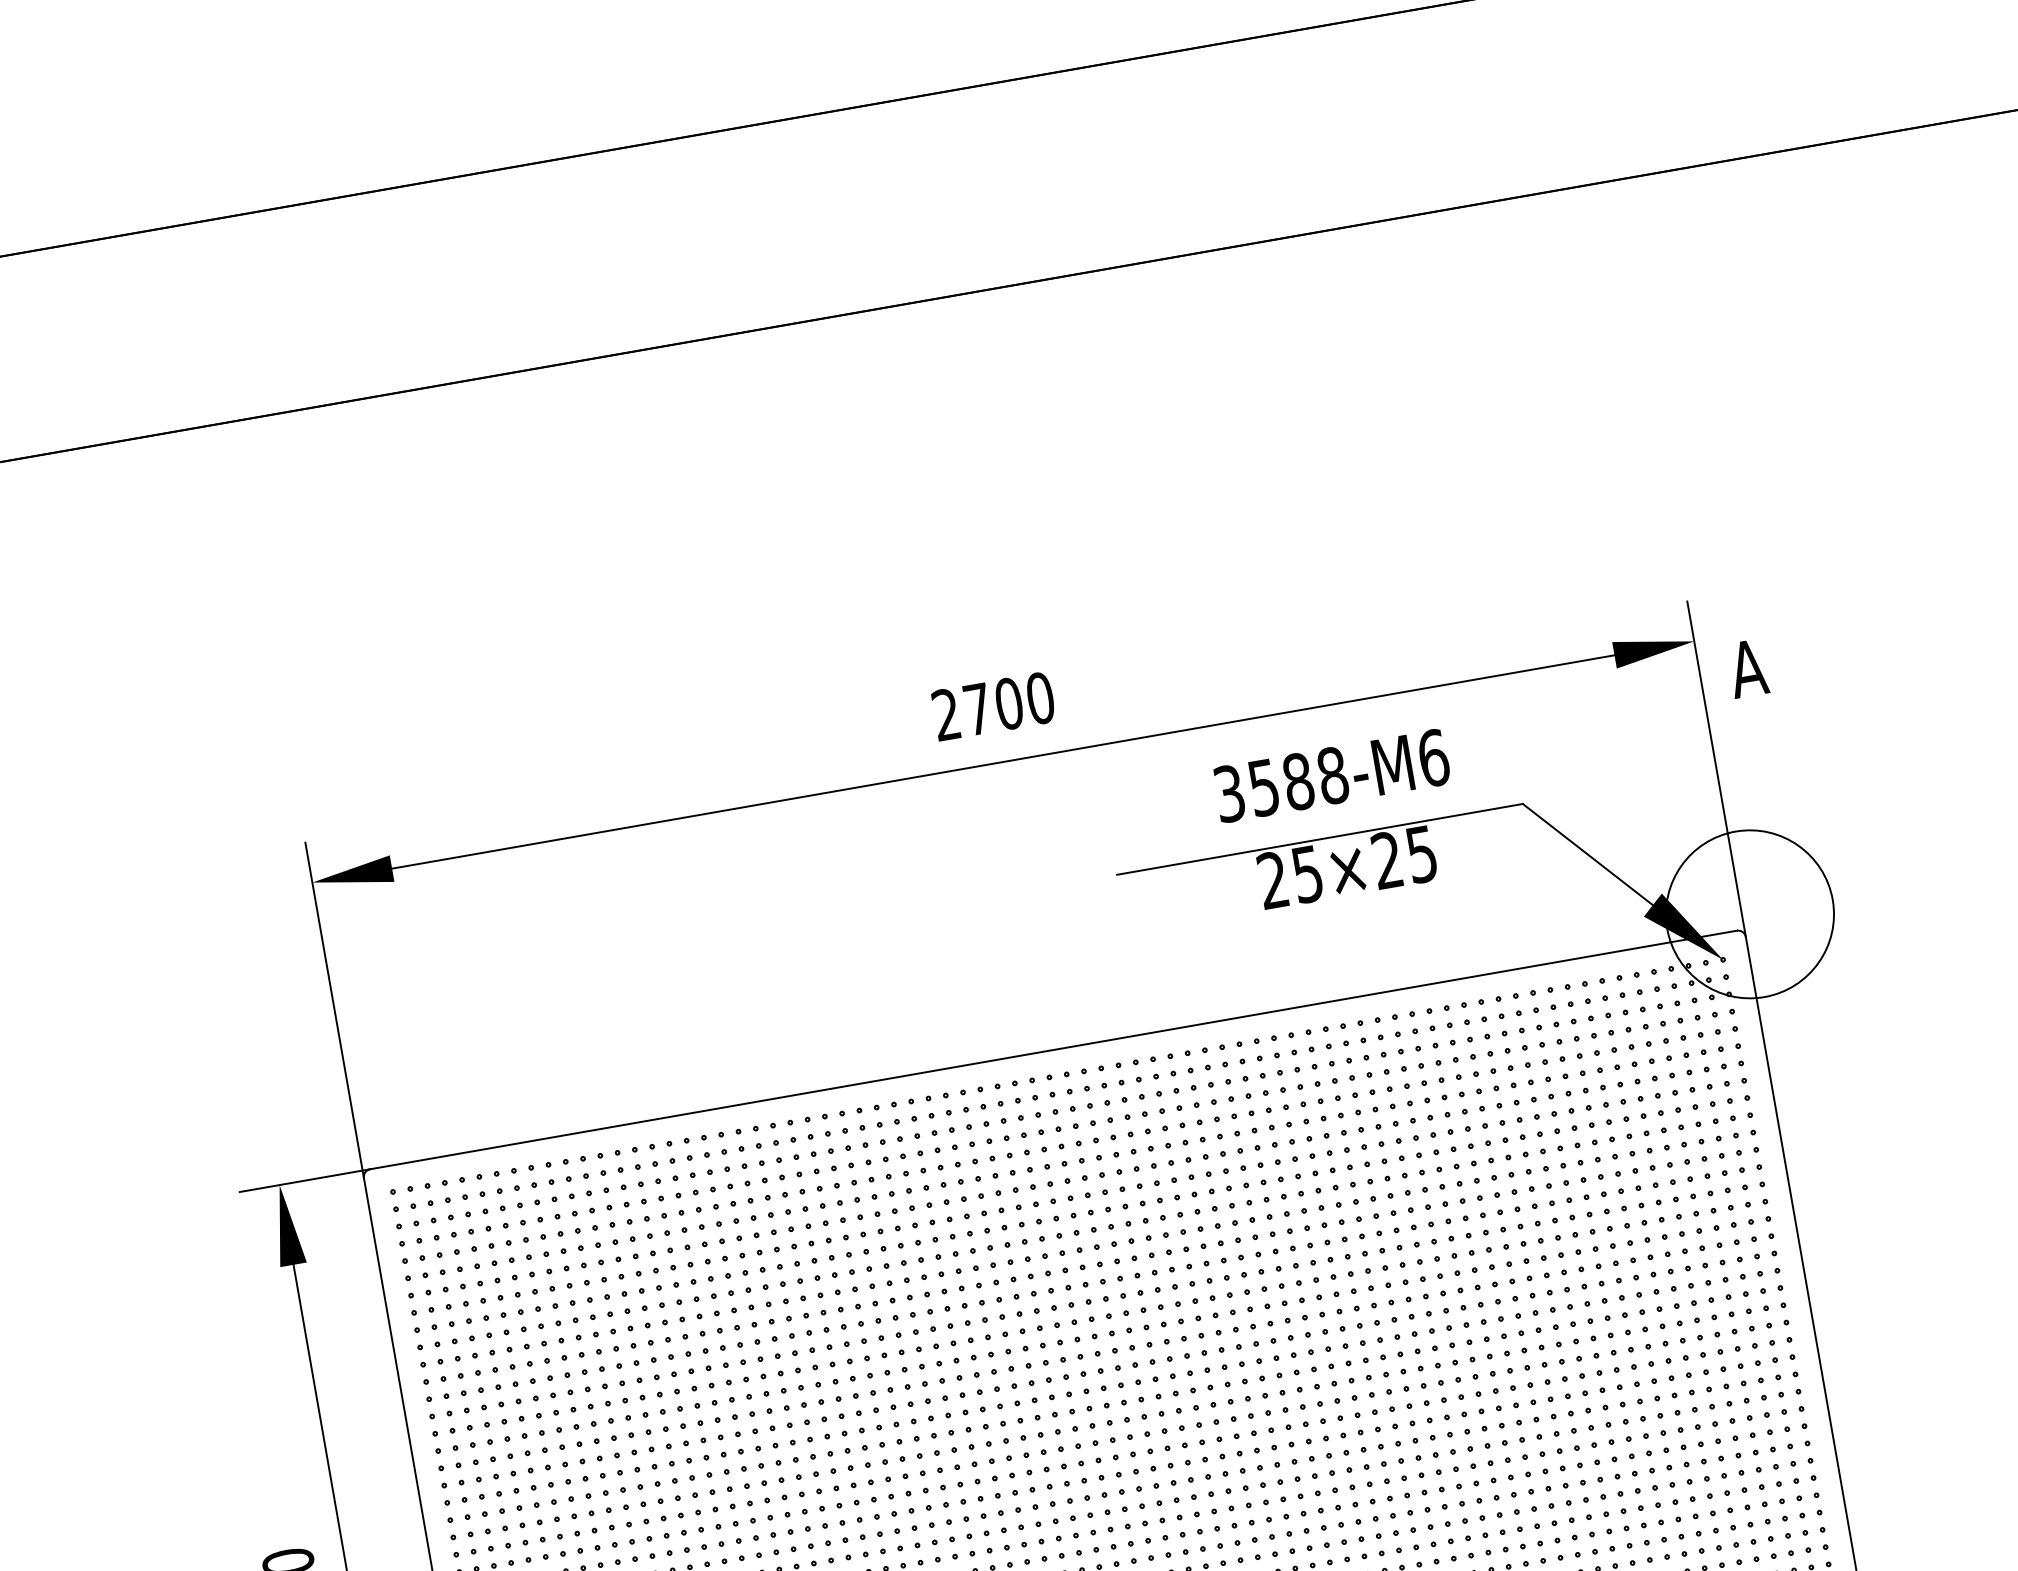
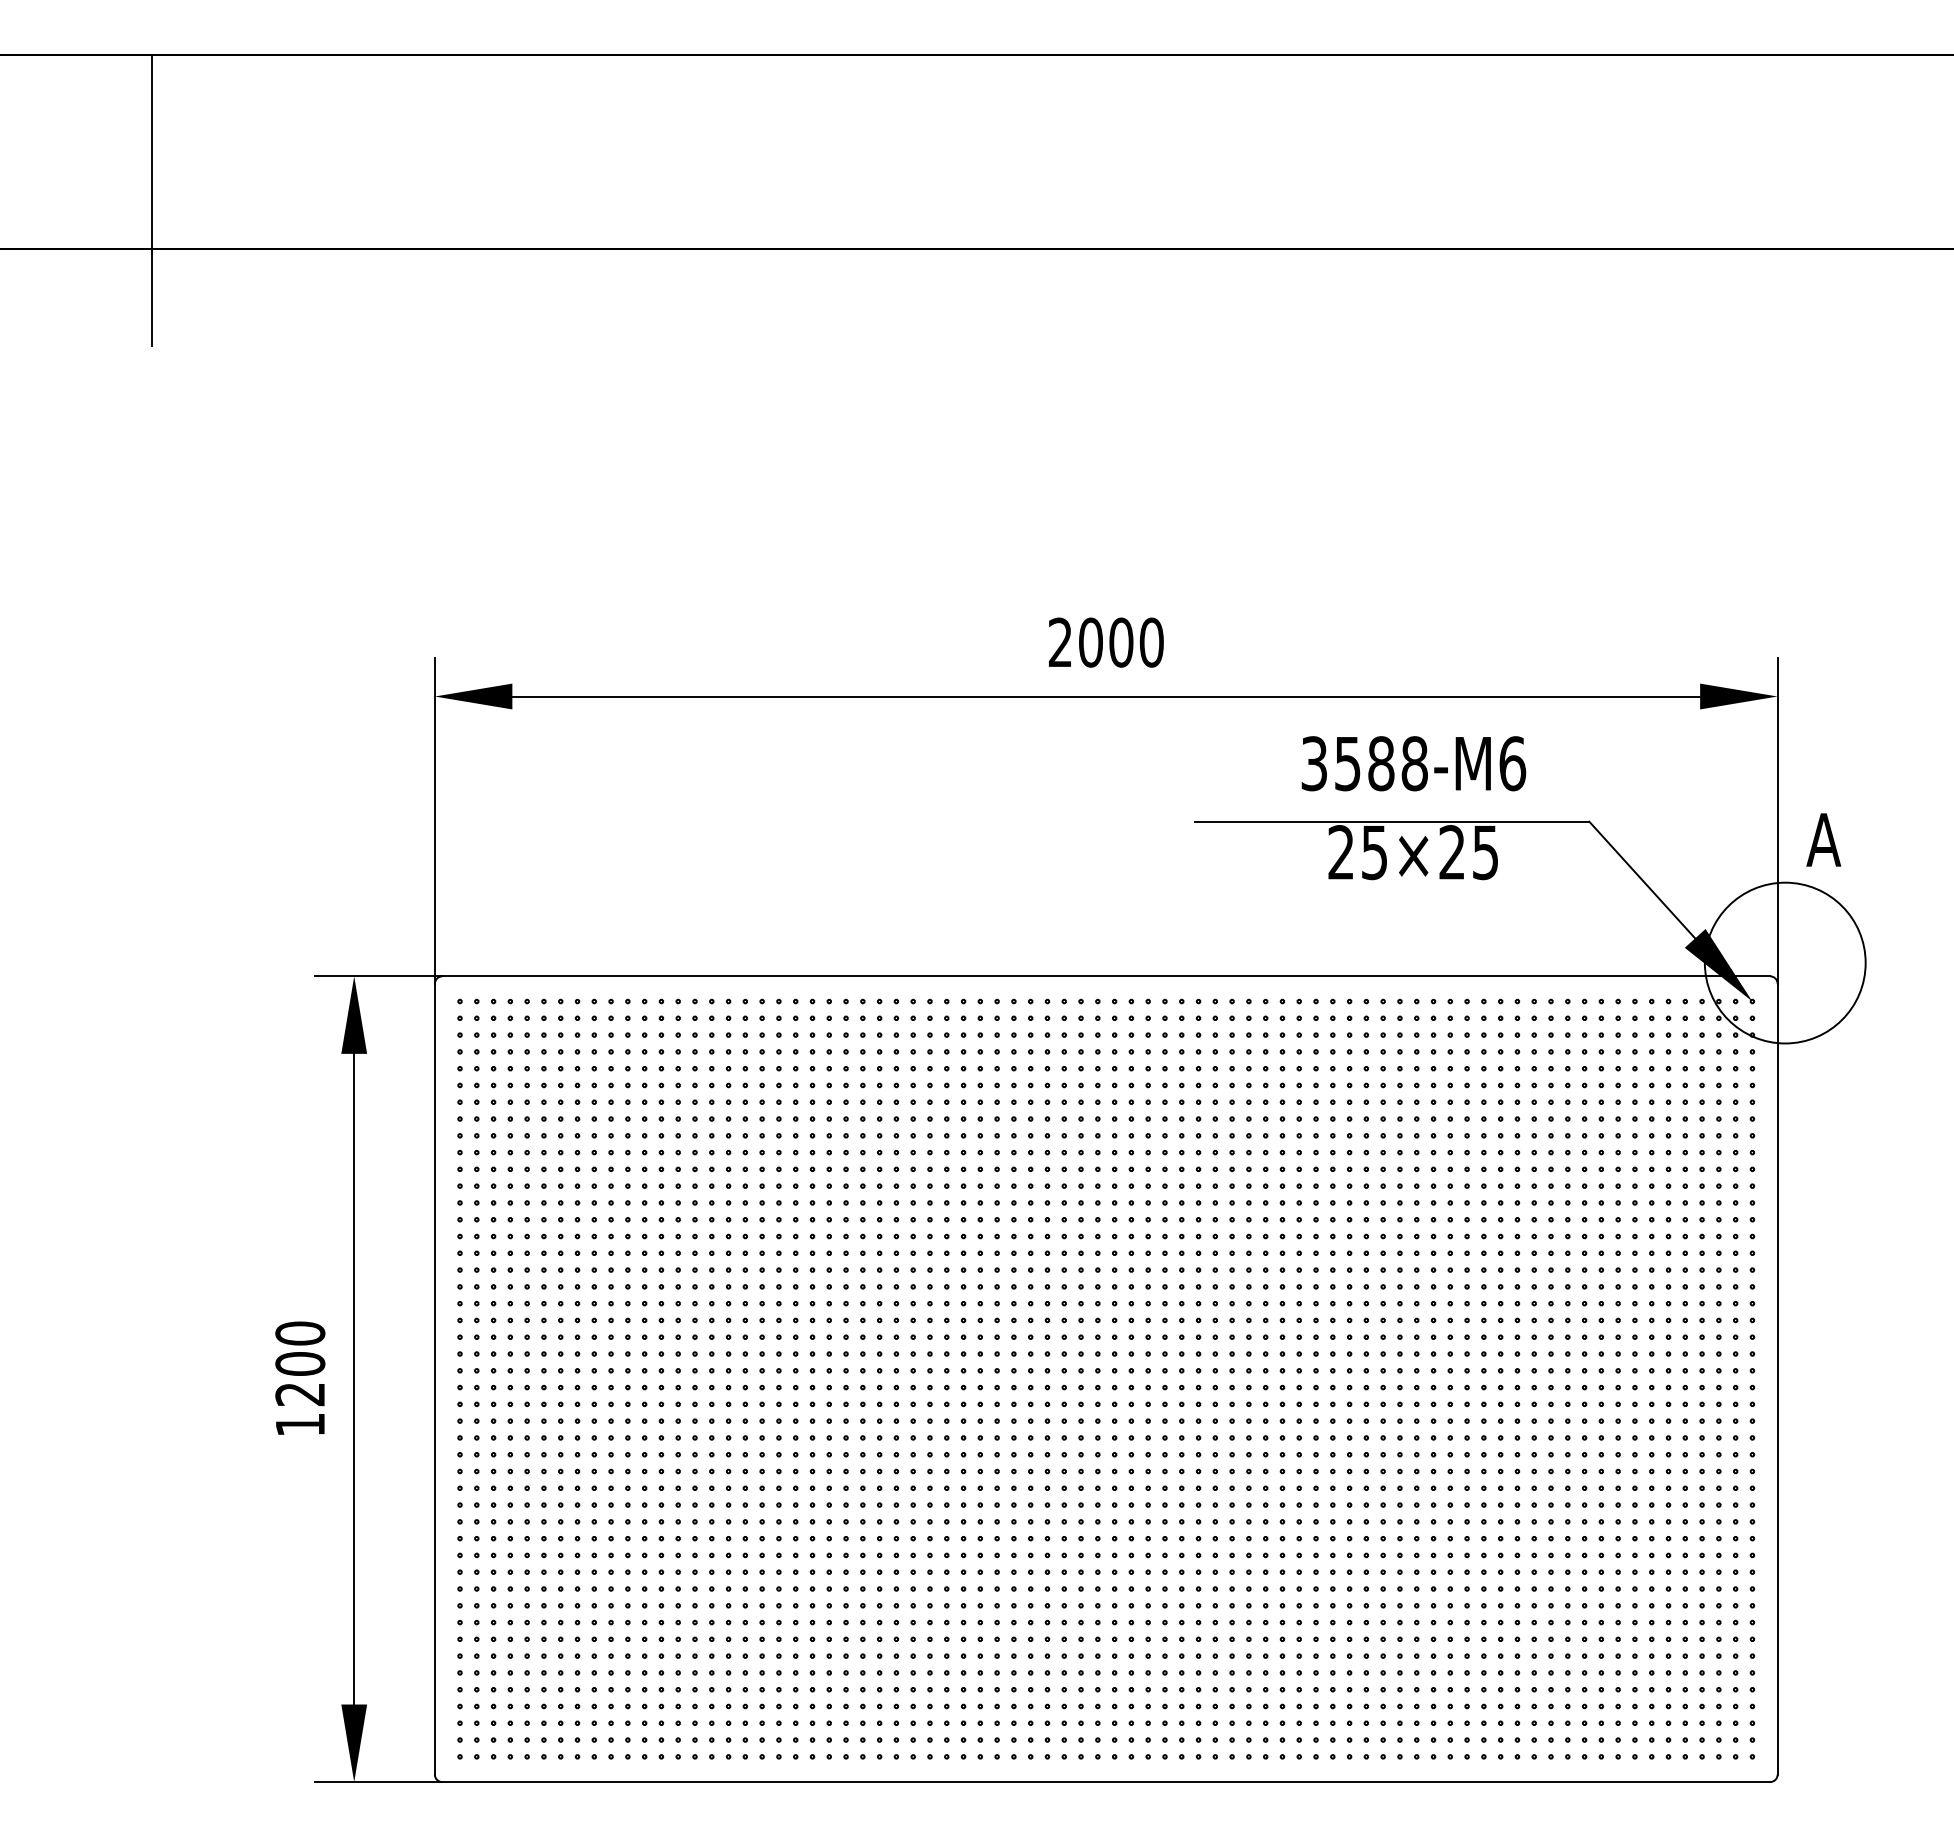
text: (1747, 668) -> (1823, 839), moved
text: (977, 709) -> (1090, 642), 2700 -> 2000

